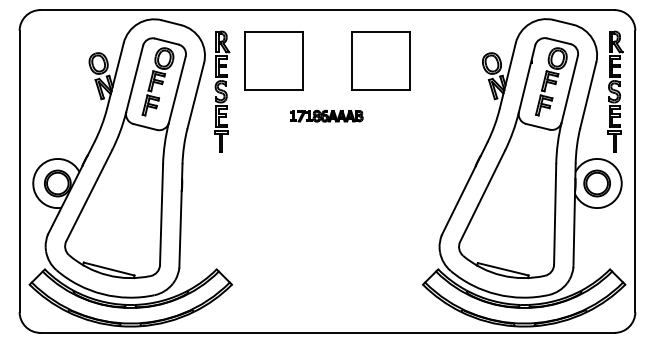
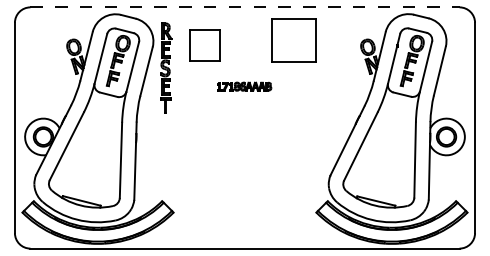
line: (328, 10) -> (245, 7), solid -> dashed
part: (273, 60) -> (204, 45), size x0.7
part: (380, 60) -> (293, 39), moved
part: (615, 91) -> (460, 68), removed

